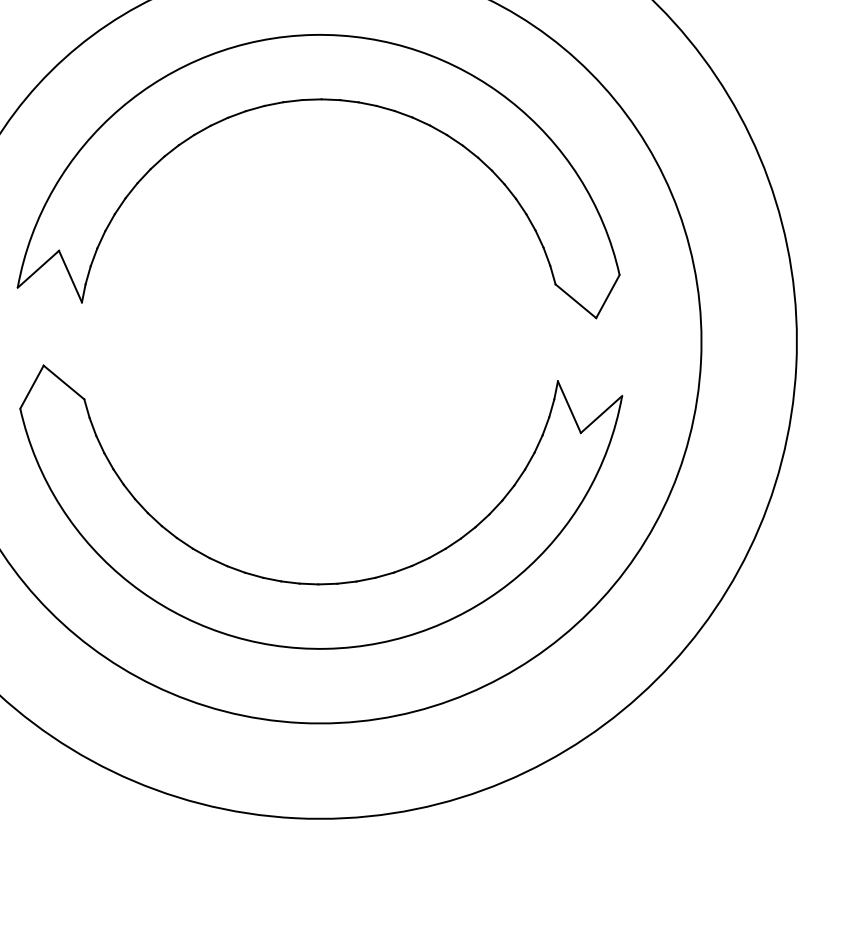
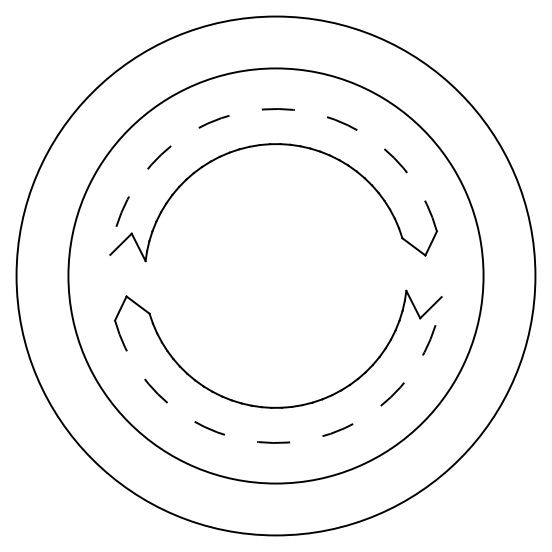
arc: (314, 35) -> (264, 109), solid -> dashed
arc: (325, 648) -> (287, 442), solid -> dashed

